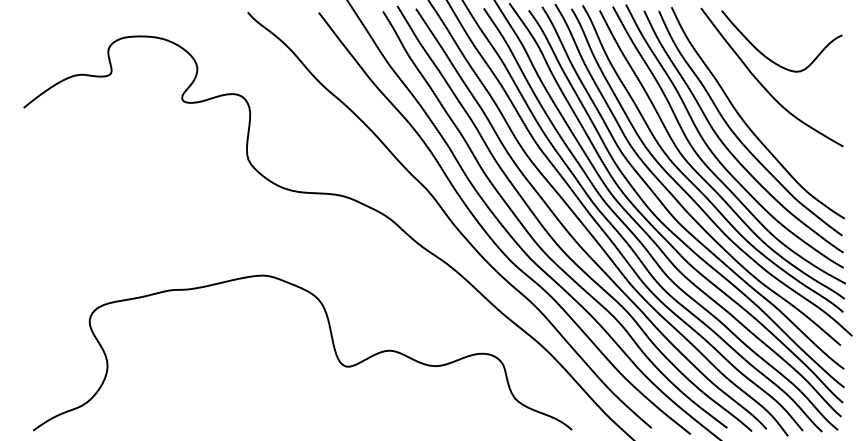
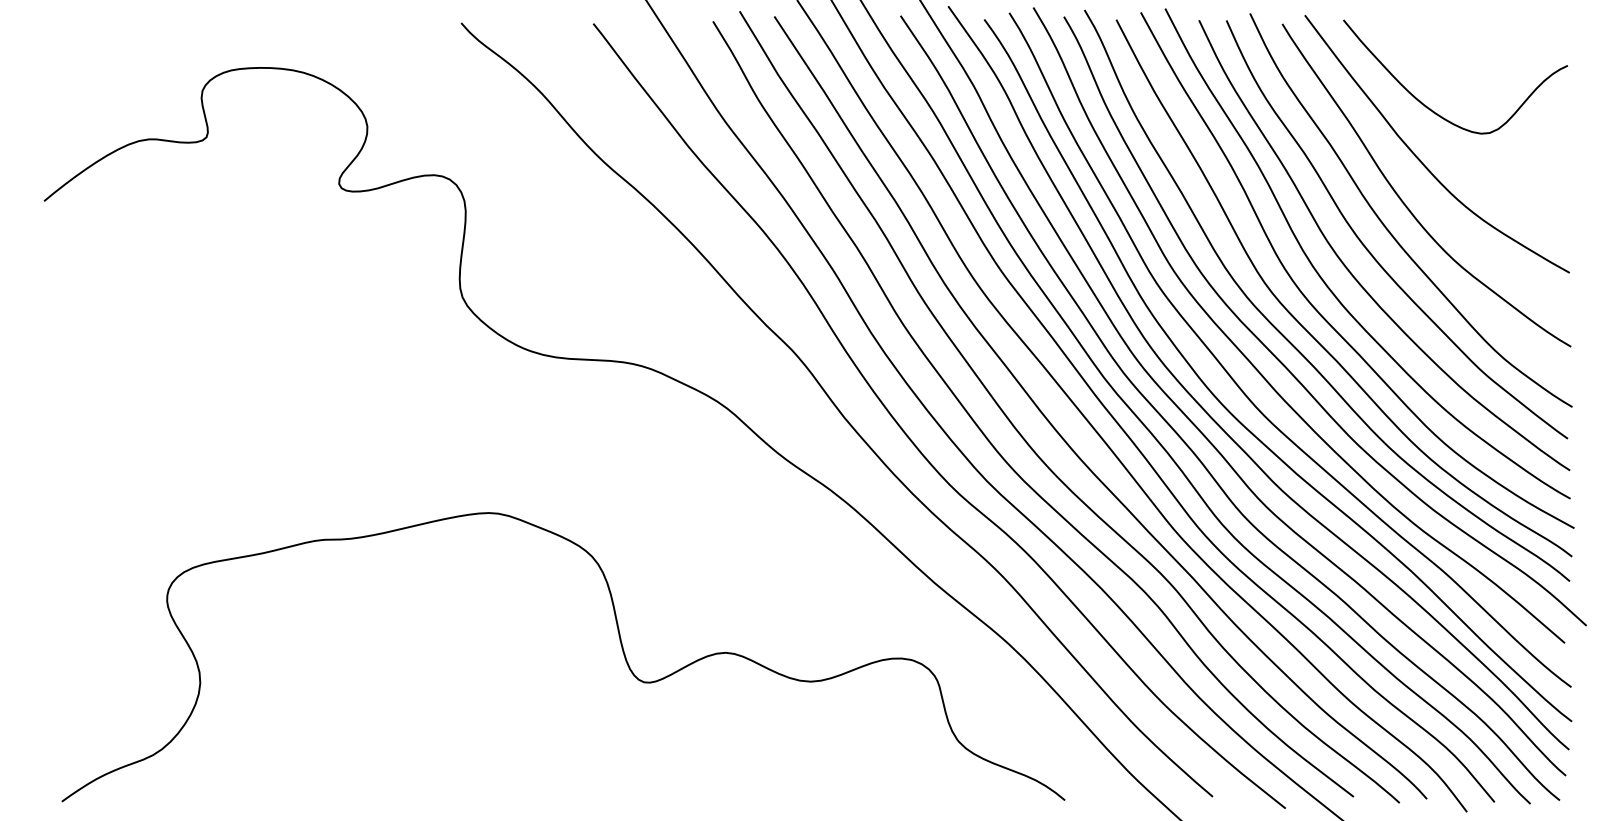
curve: (754, 107) -> (1404, 200), added

